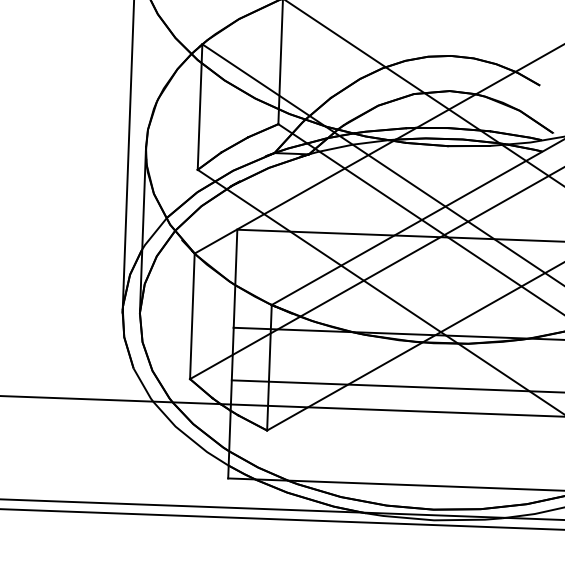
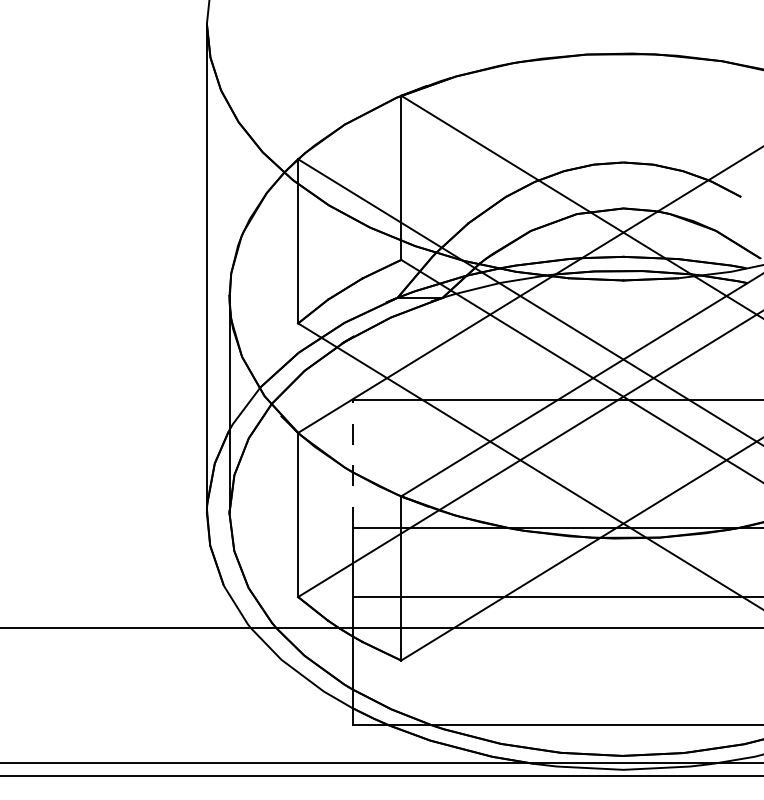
line: (235, 278) -> (352, 463), solid -> dashed

